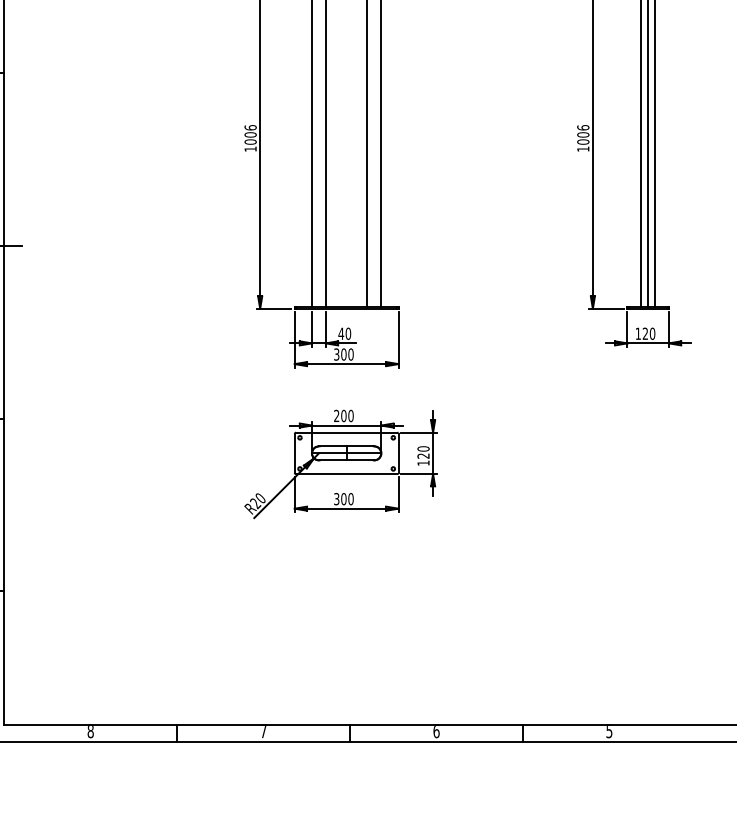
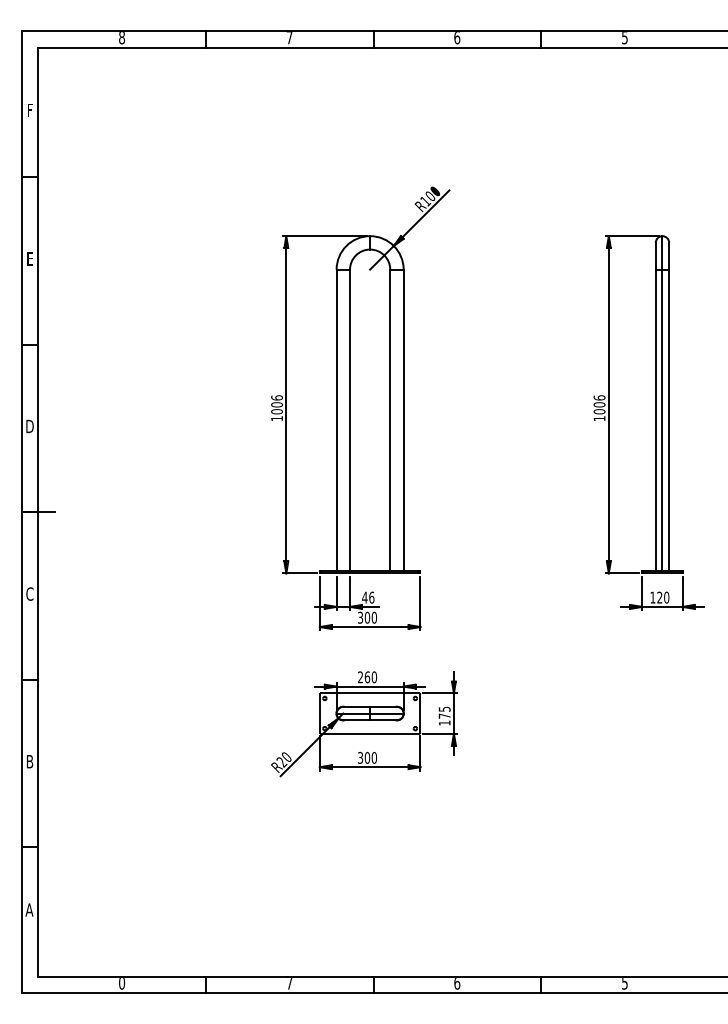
text: (348, 333) -> (371, 597), 40 -> 46
text: (343, 415) -> (367, 676), 200 -> 260
text: (423, 452) -> (444, 712), 120 -> 175
text: (91, 731) -> (122, 983), 8 -> 0

